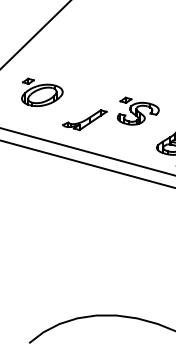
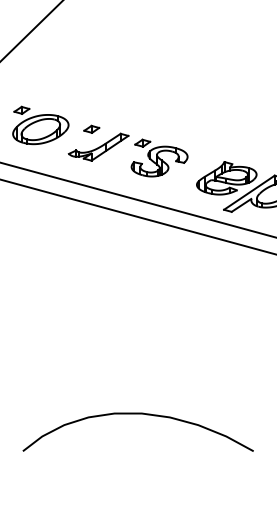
part: (42, 92) -> (40, 125), moved
part: (79, 106) -> (91, 128), added
part: (138, 110) -> (159, 157), moved

